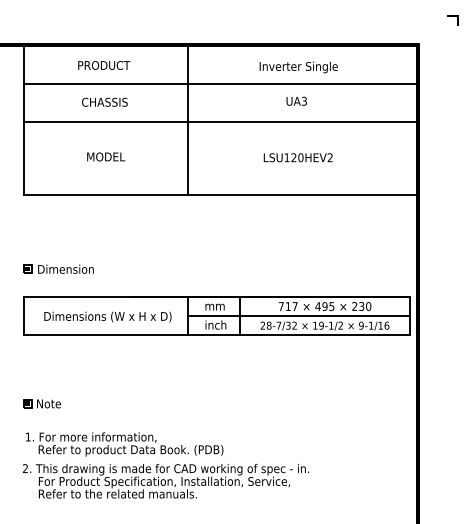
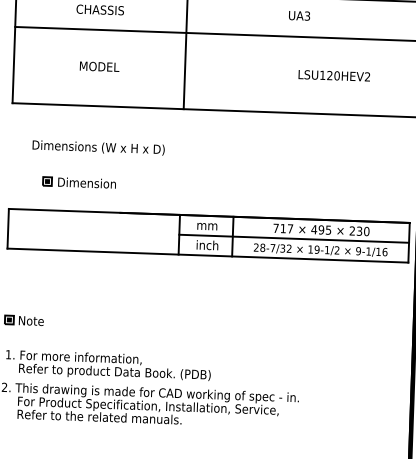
text: (297, 157) -> (333, 75), moved
part: (58, 268) -> (79, 181), moved
text: (107, 316) -> (98, 147), moved

